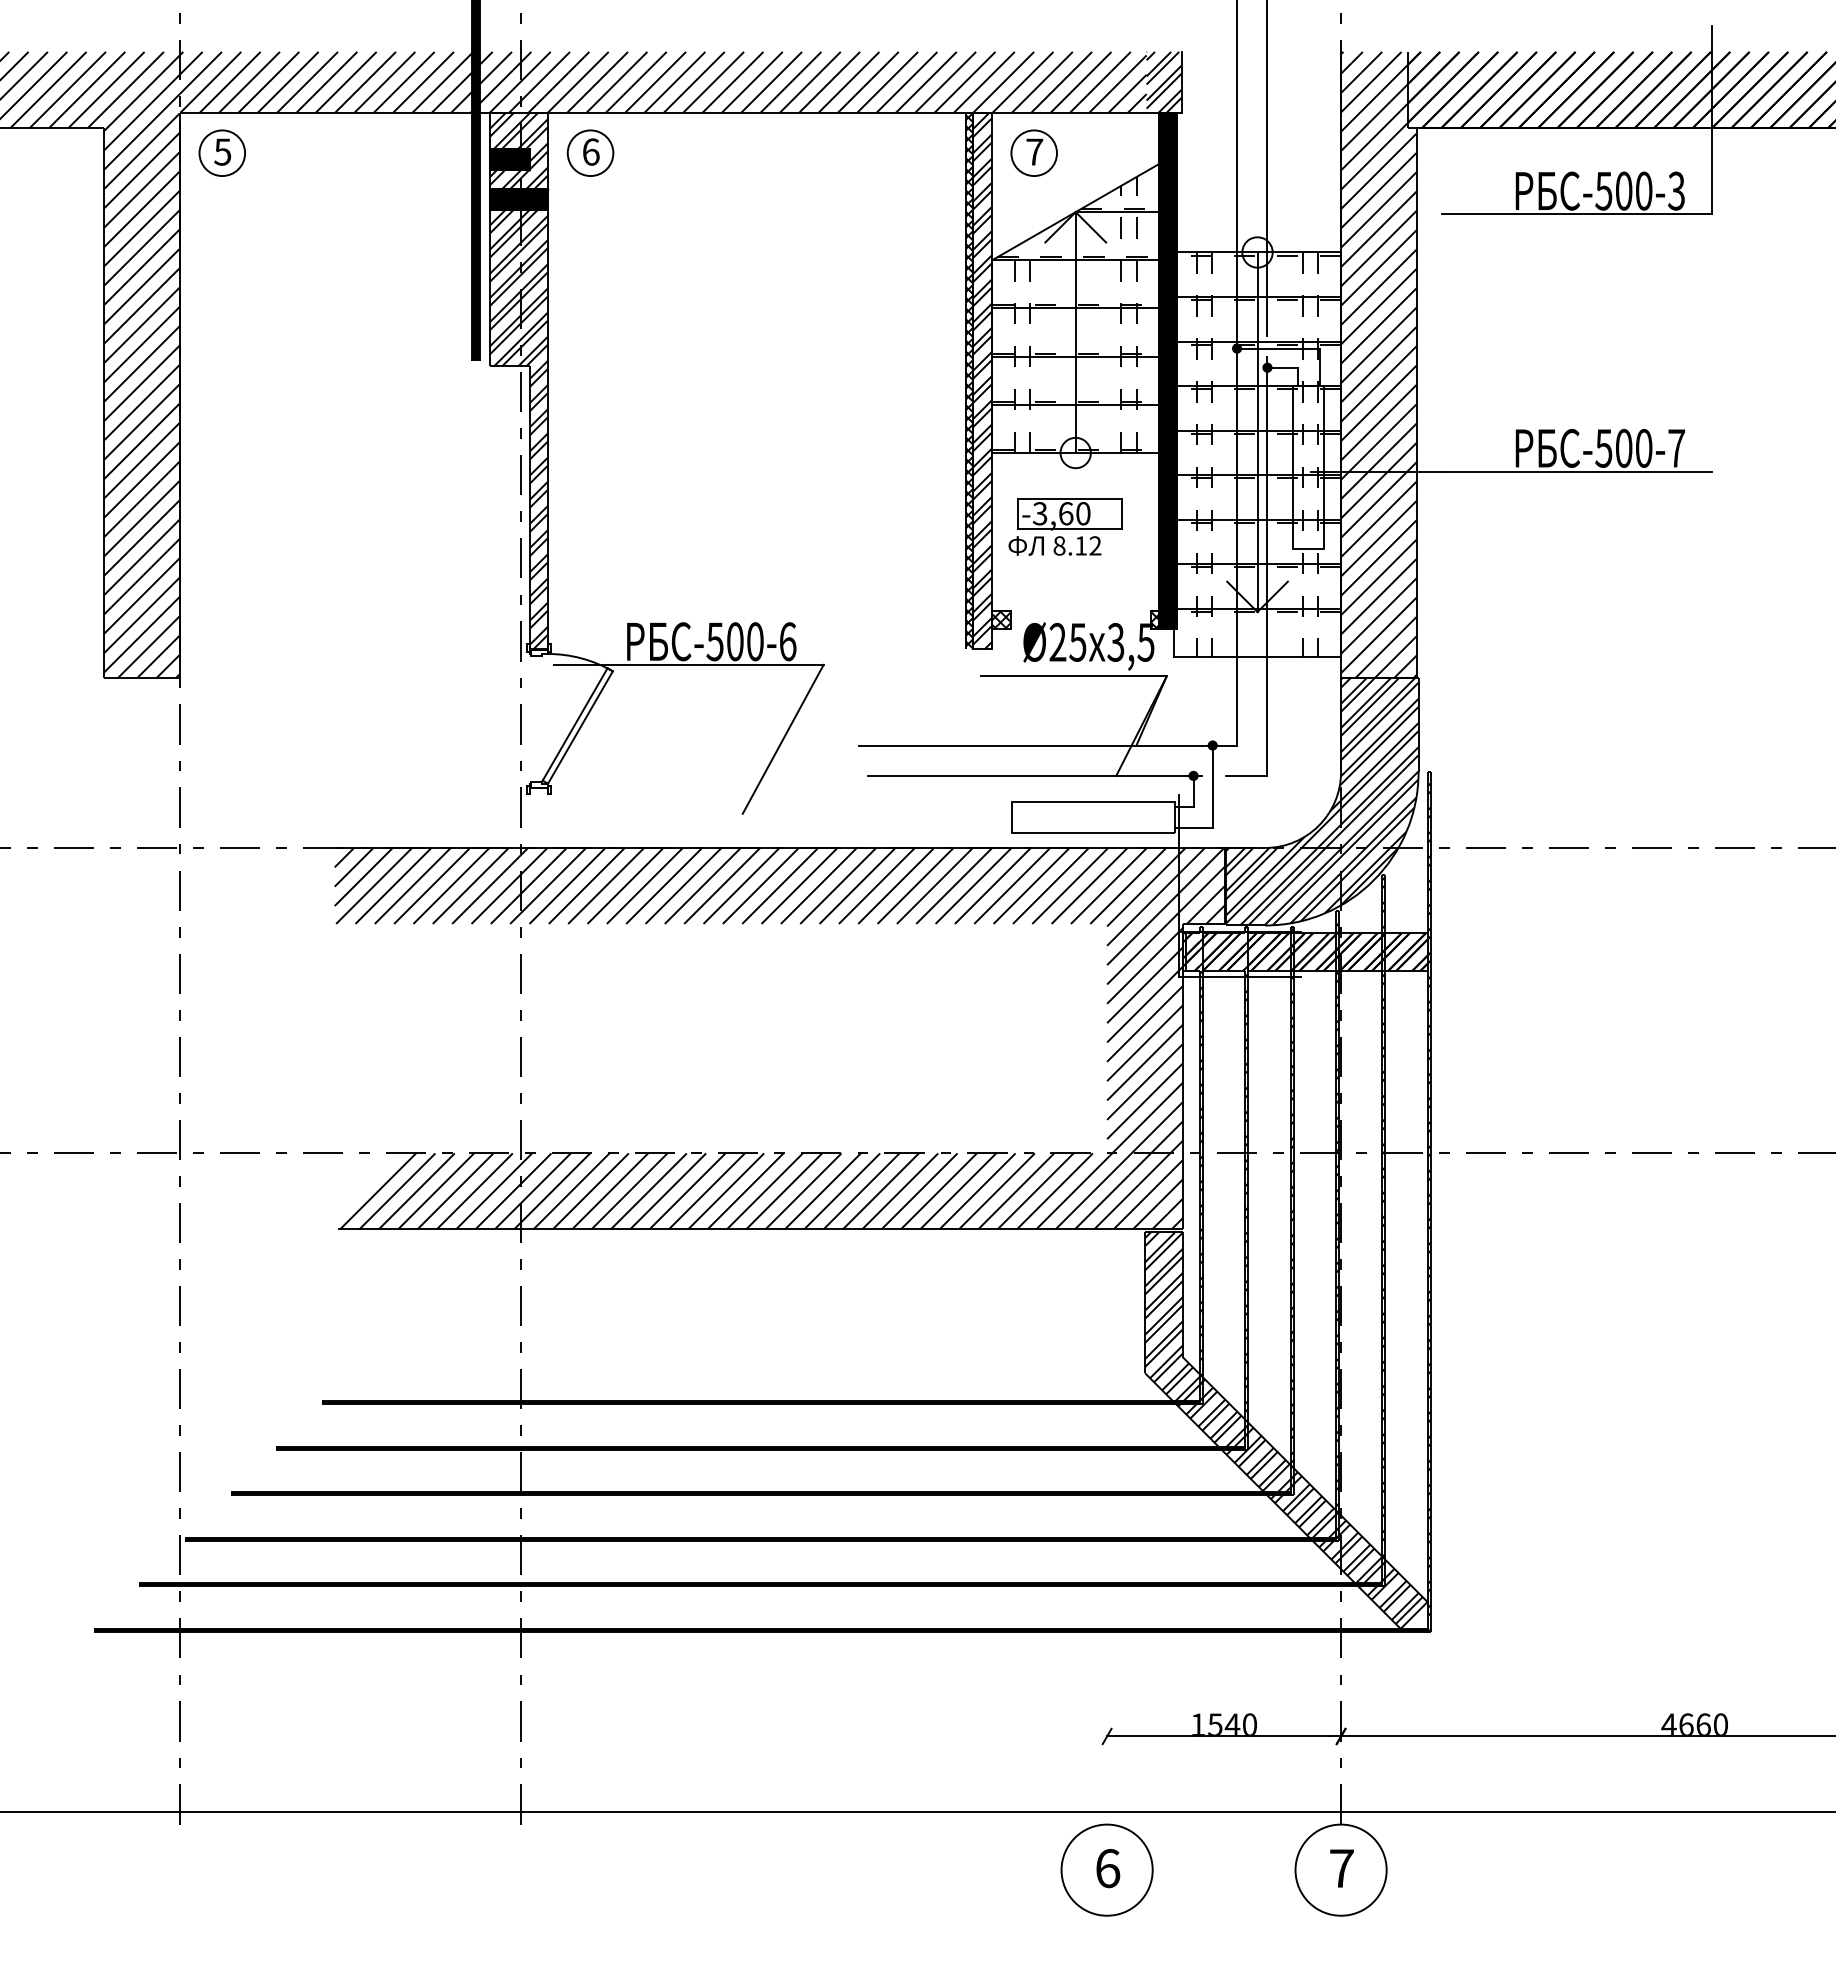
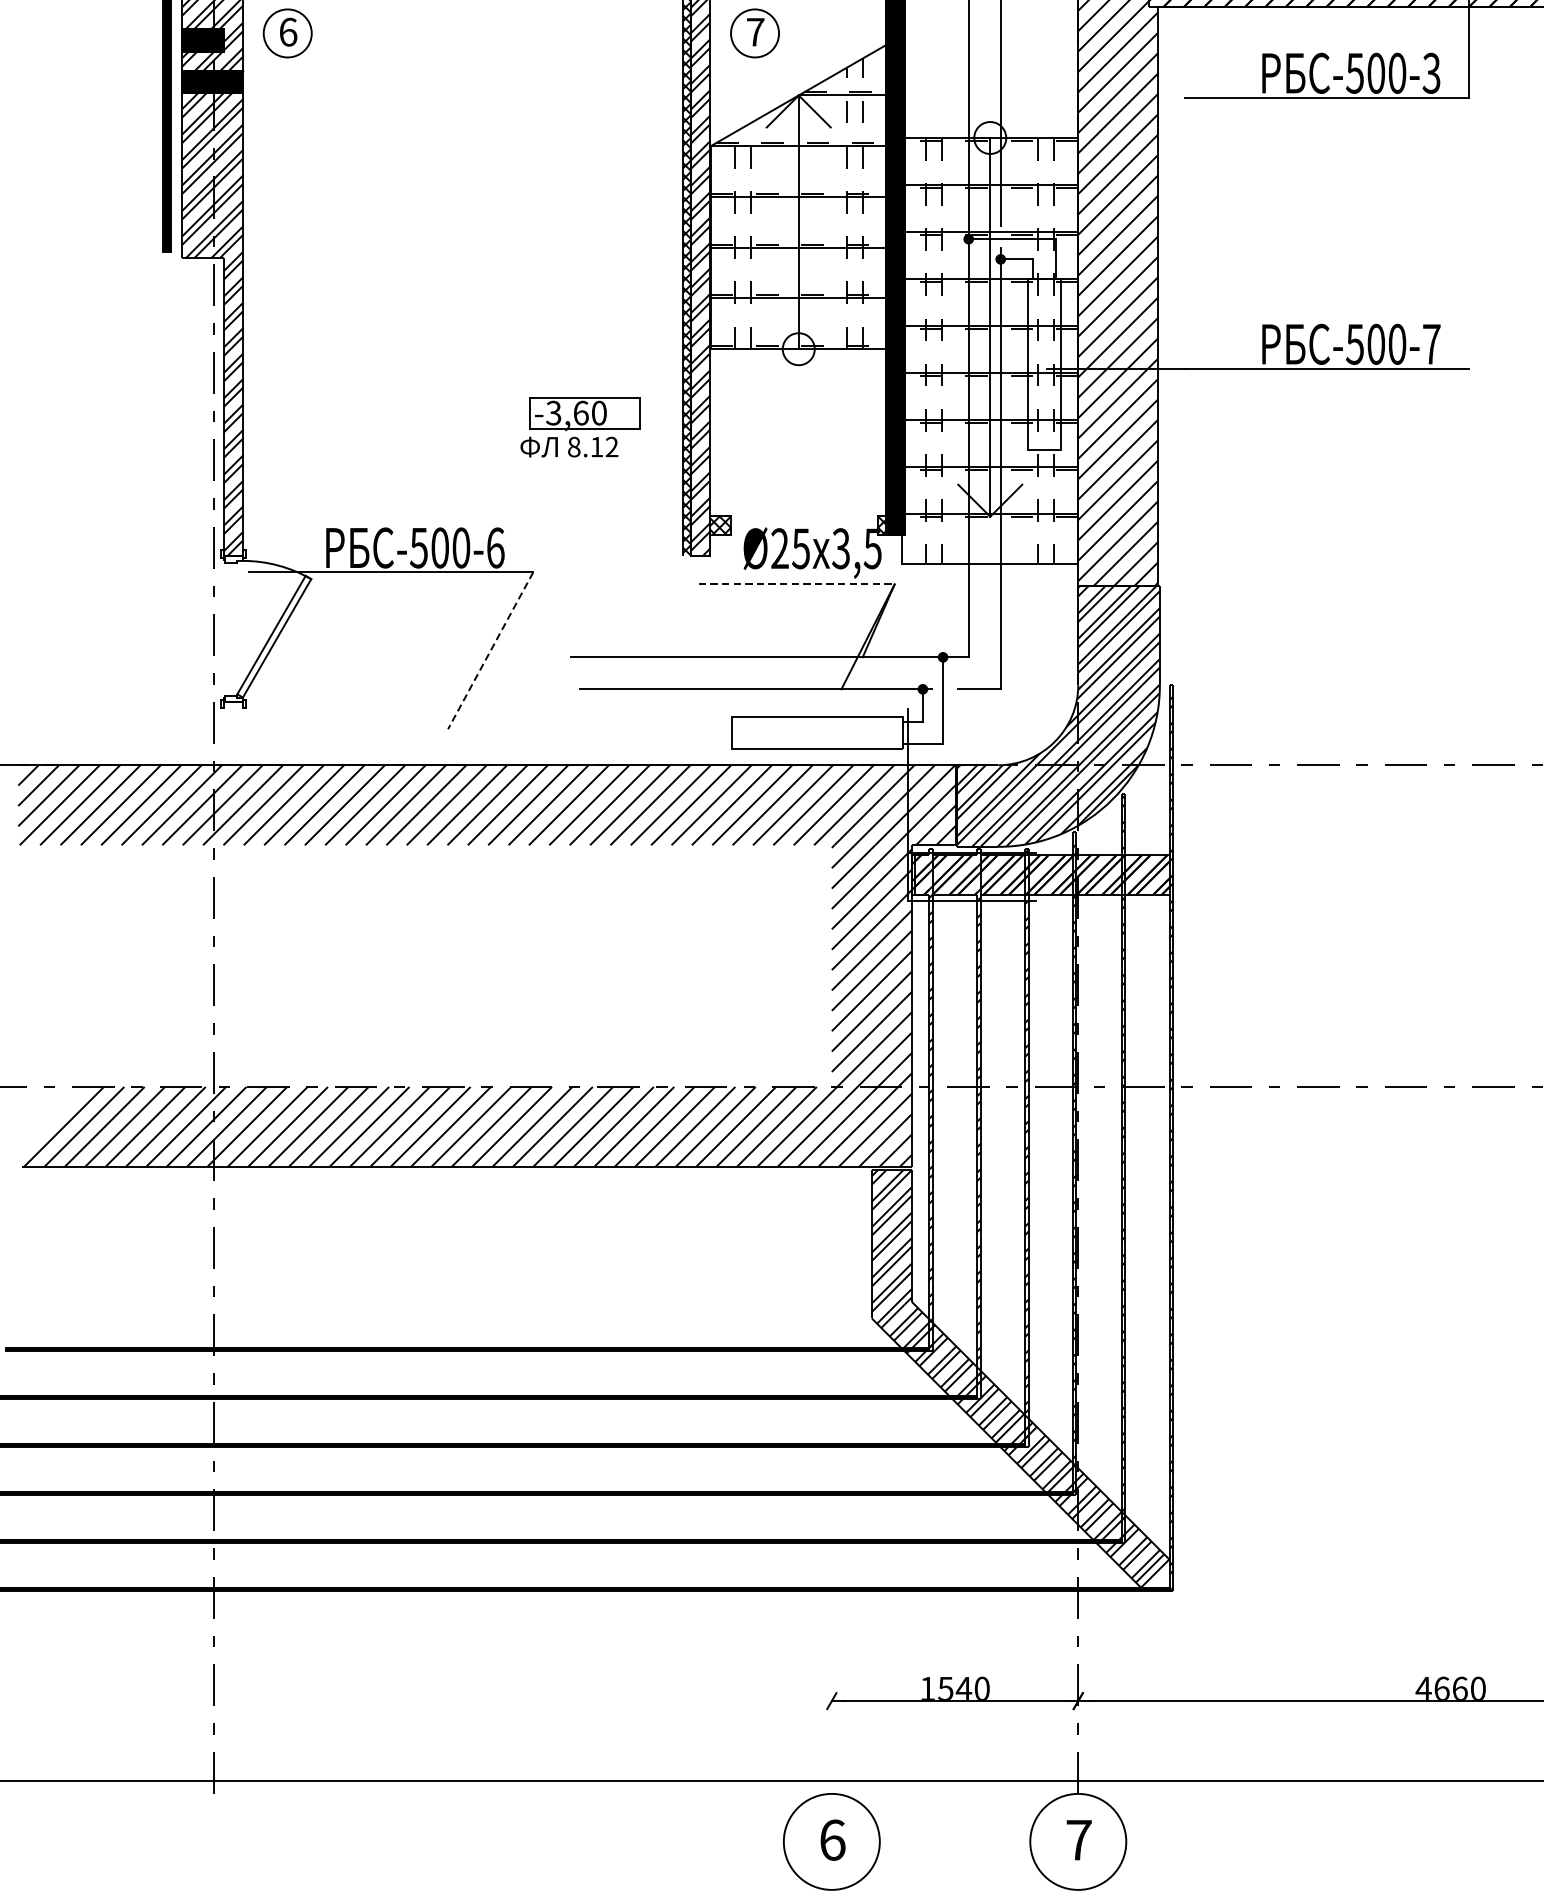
part: (1065, 526) -> (580, 426), moved
line: (1073, 676) -> (796, 584), solid -> dashed
line: (783, 739) -> (490, 650), solid -> dashed

